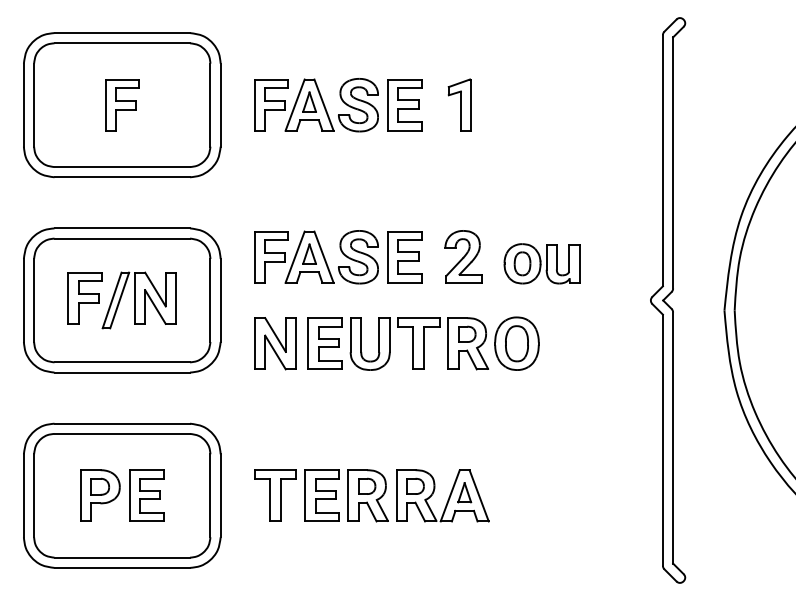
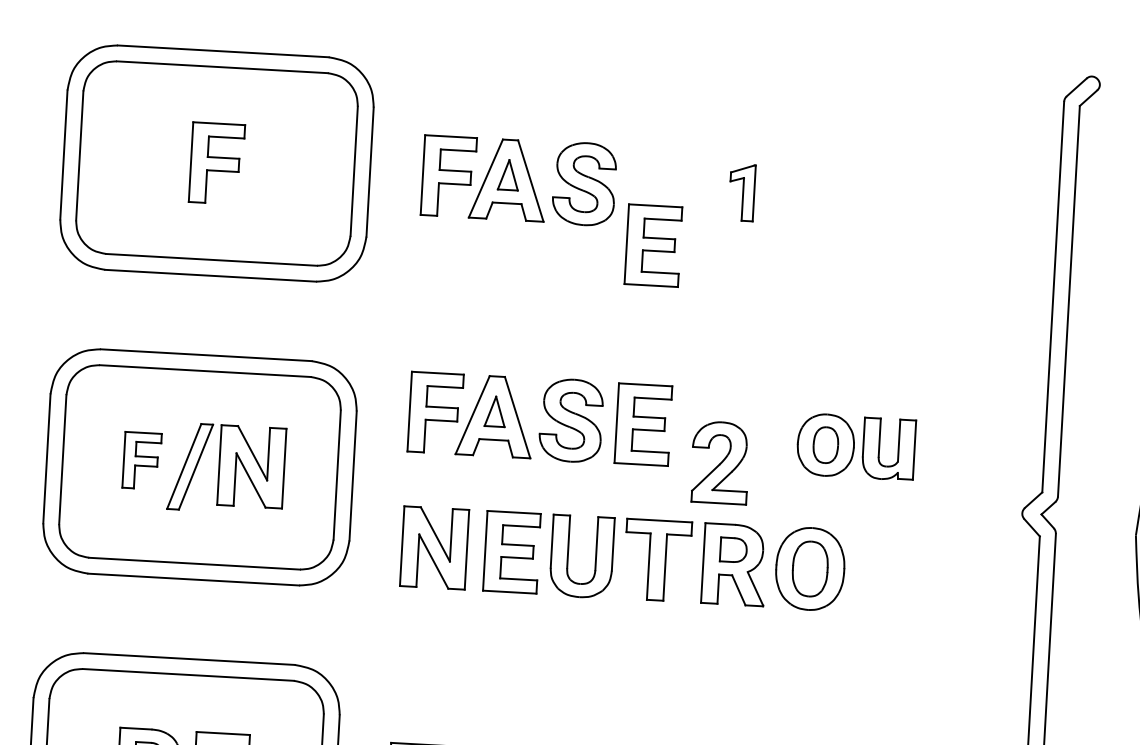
part: (459, 104) -> (741, 191), size x0.7
part: (404, 105) -> (652, 246), moved
part: (463, 256) -> (720, 462), moved
part: (84, 298) -> (141, 461), size x0.7

